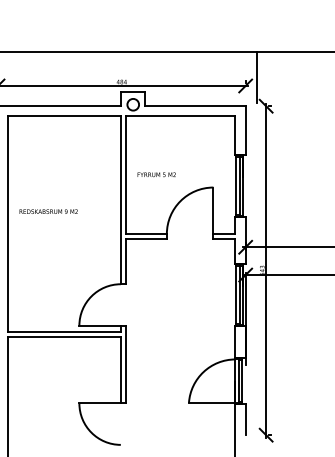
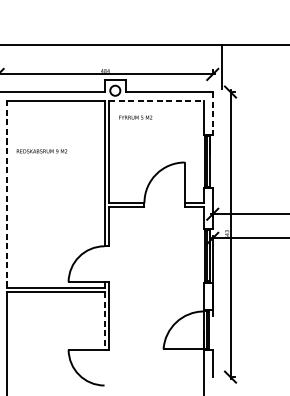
line: (180, 116) -> (156, 100), solid -> dashed
line: (245, 130) -> (212, 113), solid -> dashed
text: (156, 174) -> (135, 117), moved
text: (48, 211) -> (41, 151), moved
line: (8, 224) -> (7, 194), solid -> dashed
line: (120, 370) -> (104, 321), solid -> dashed

